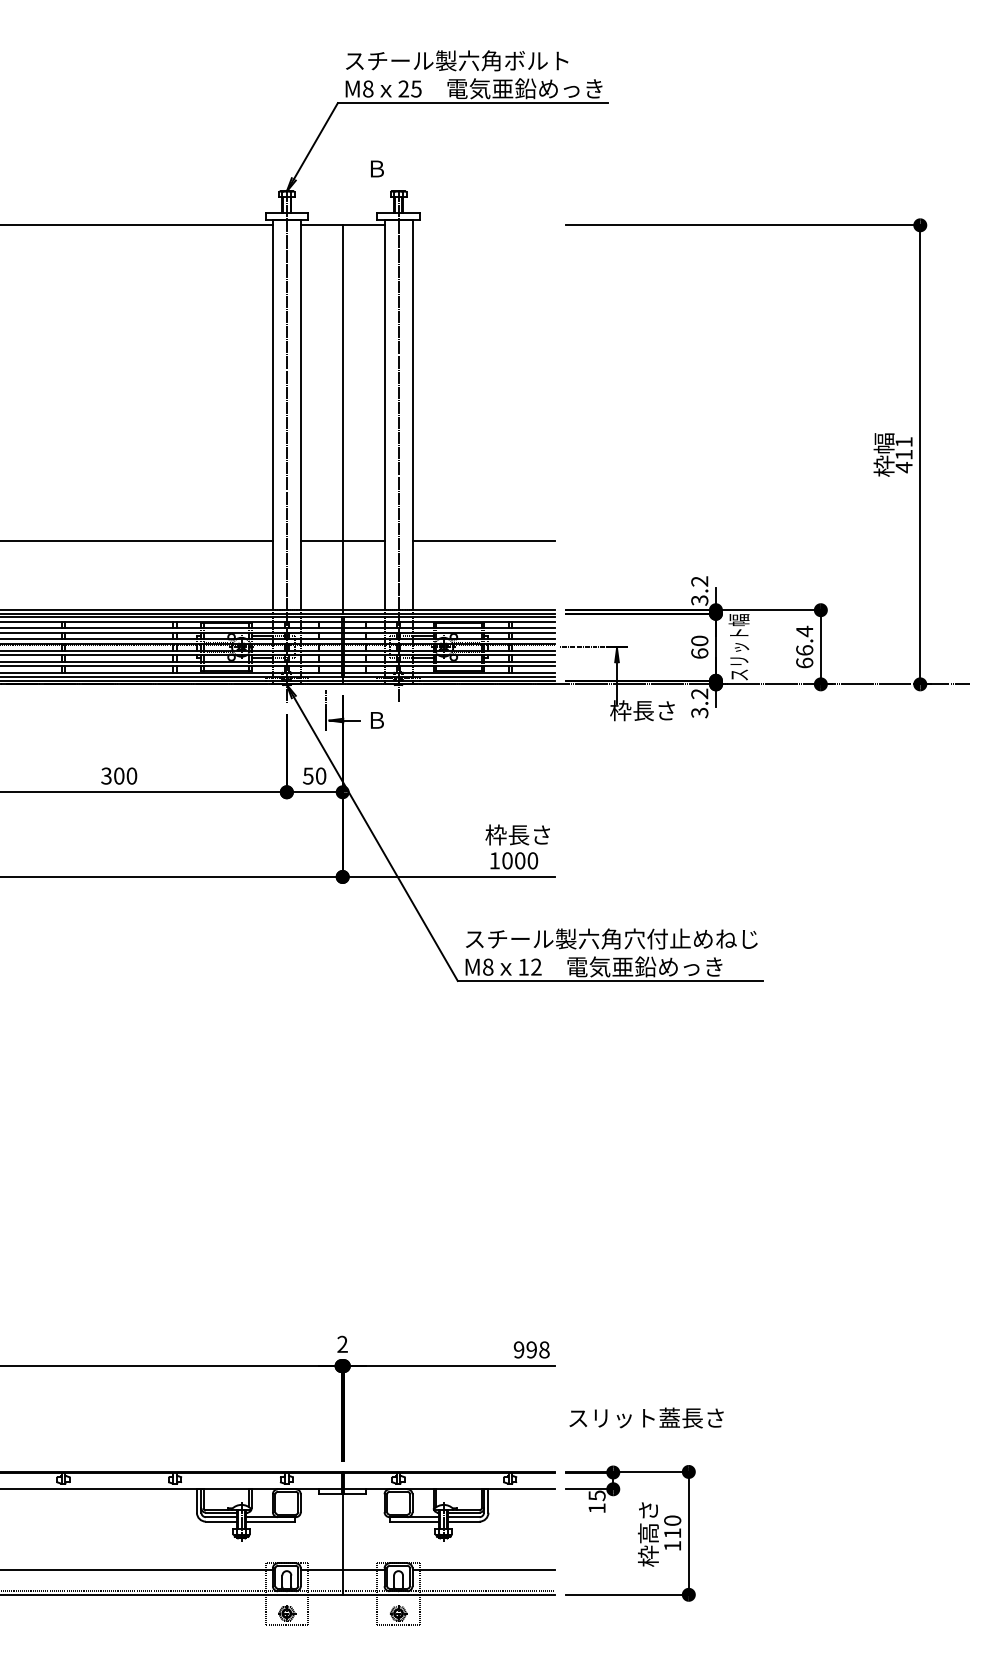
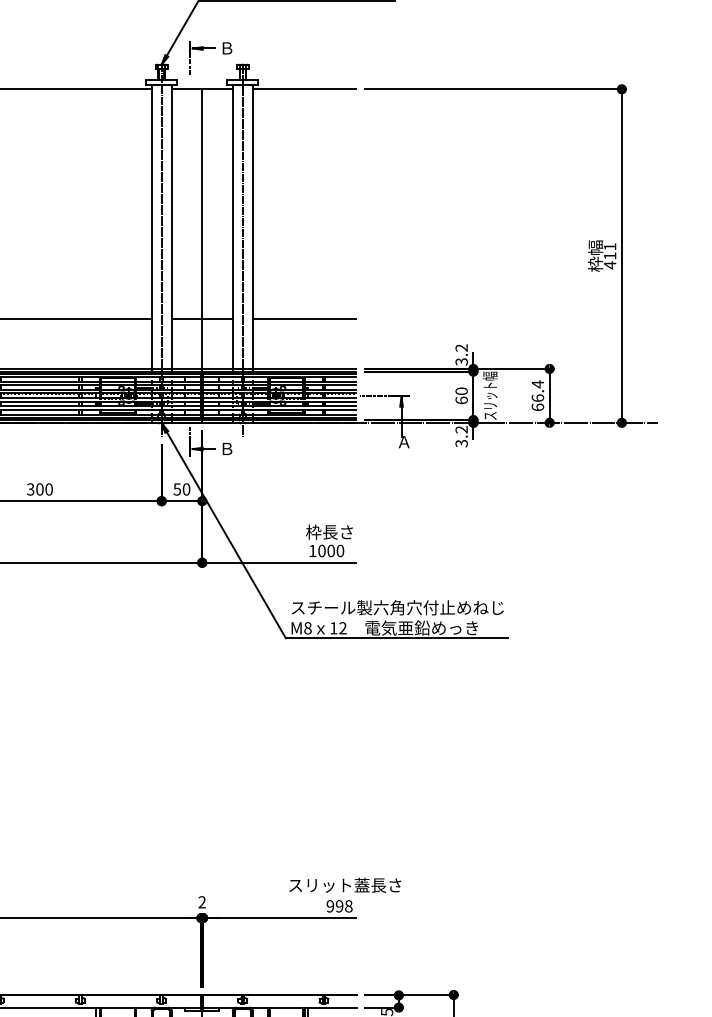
part: (342, 171) -> (202, 50), added
line: (483, 225) -> (304, 89), added
text: (642, 710) -> (420, 441), 枠長さ -> Ａ
text: (646, 1417) -> (345, 884), moved

